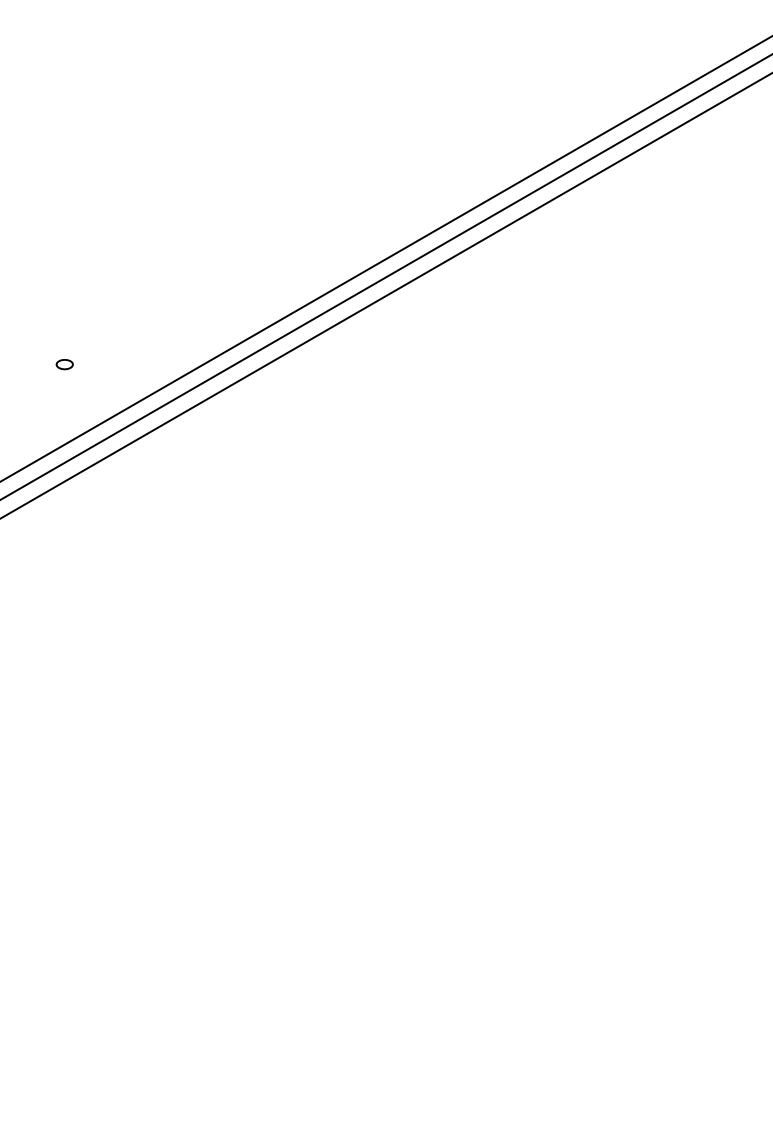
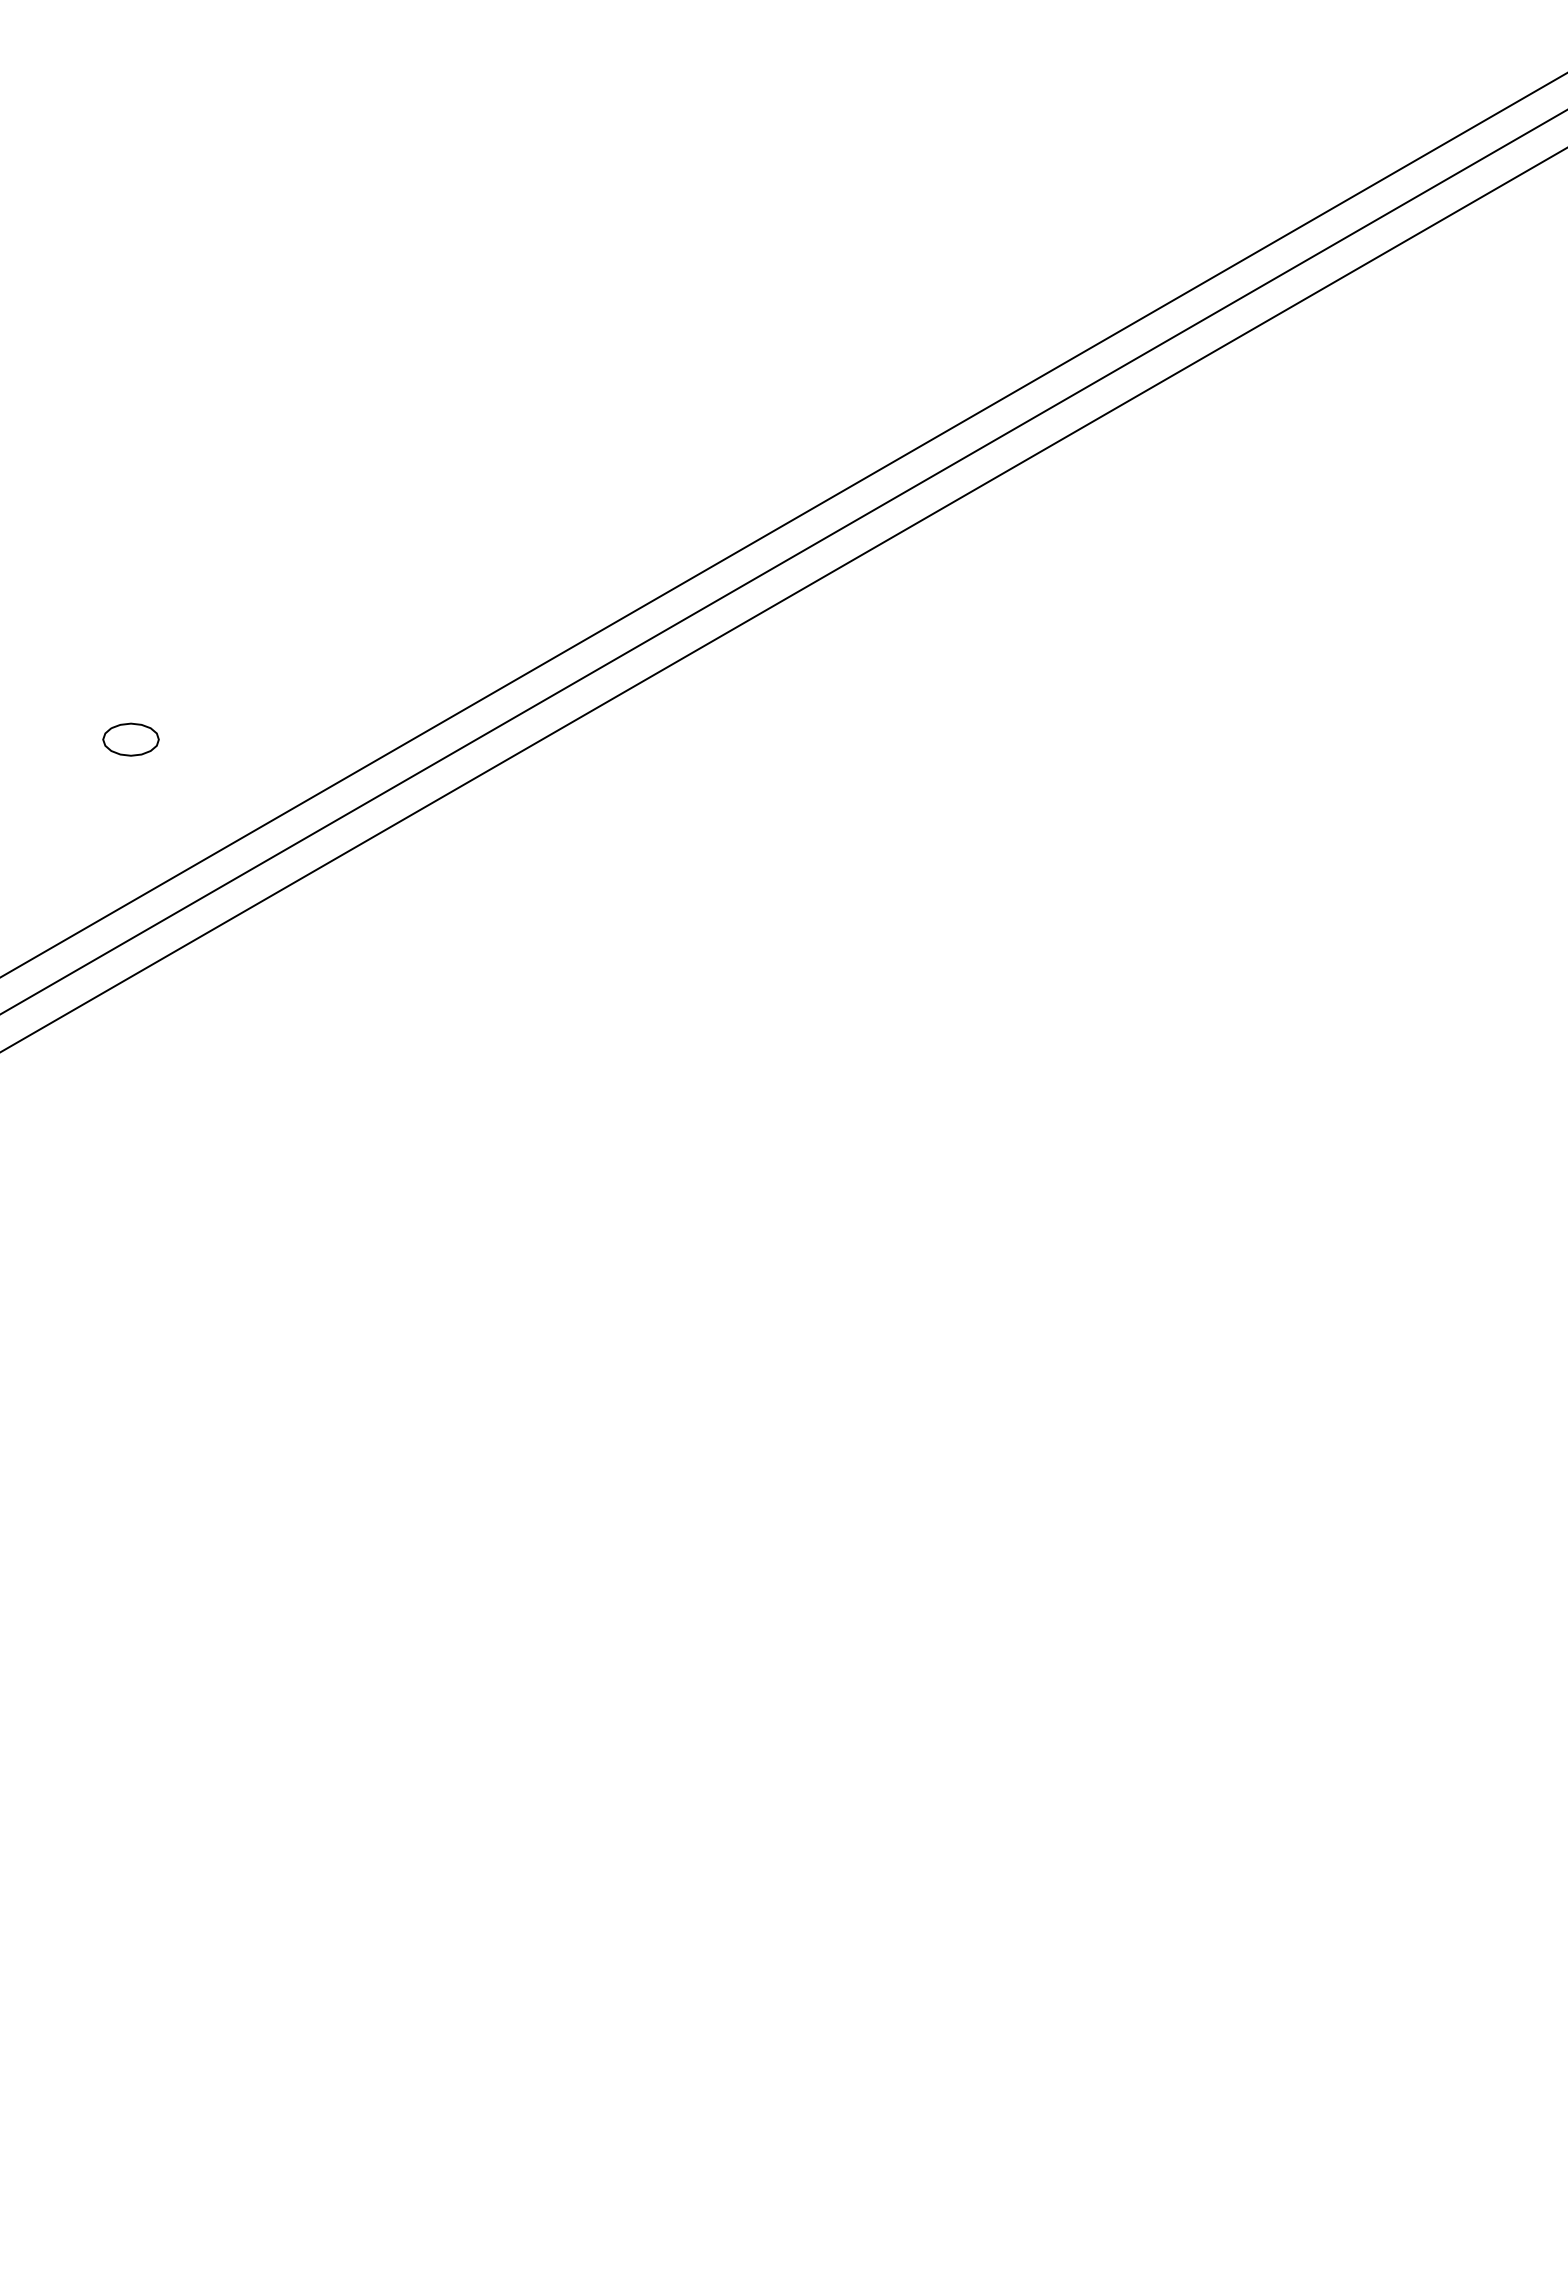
part: (64, 364) -> (130, 739), size x1.67

